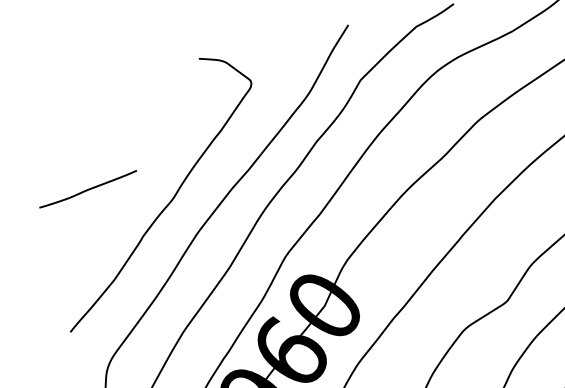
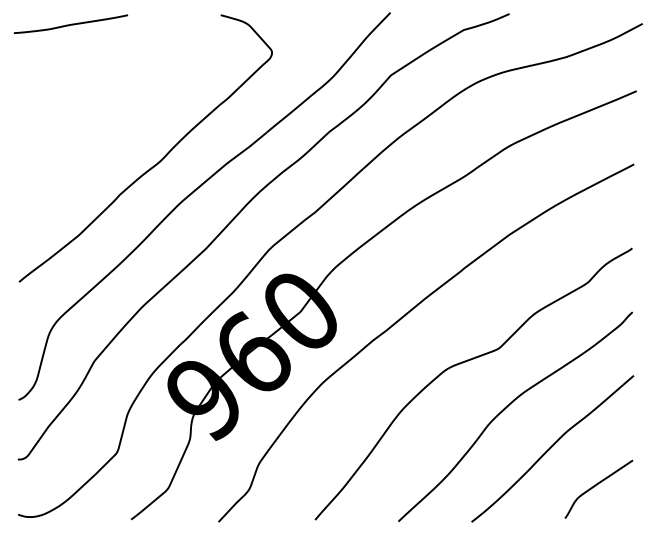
curve: (88, 188) -> (71, 23), moved

